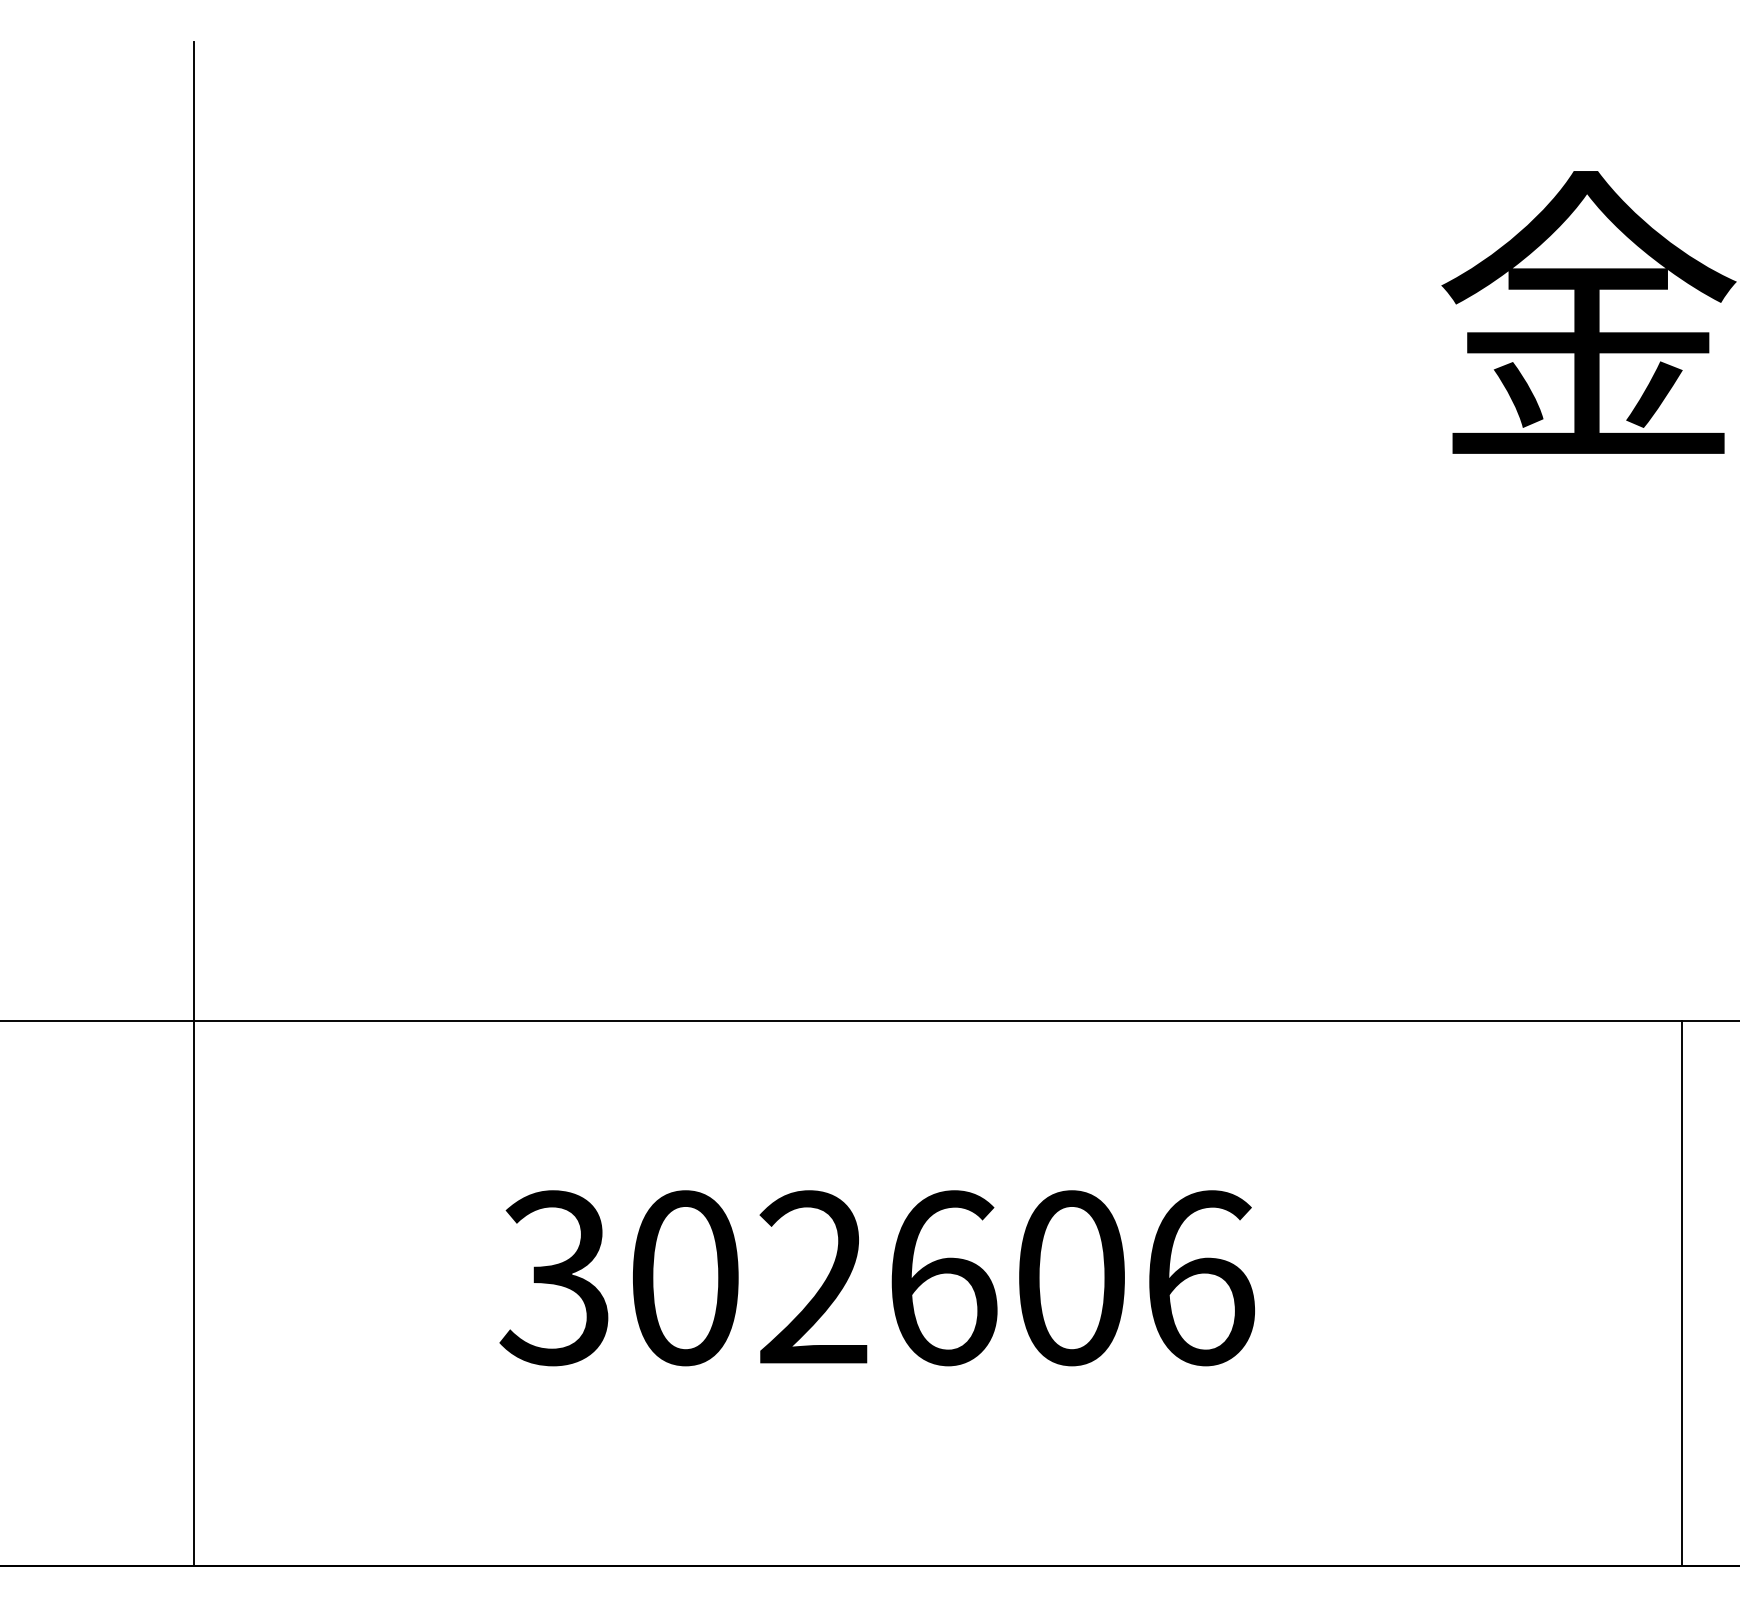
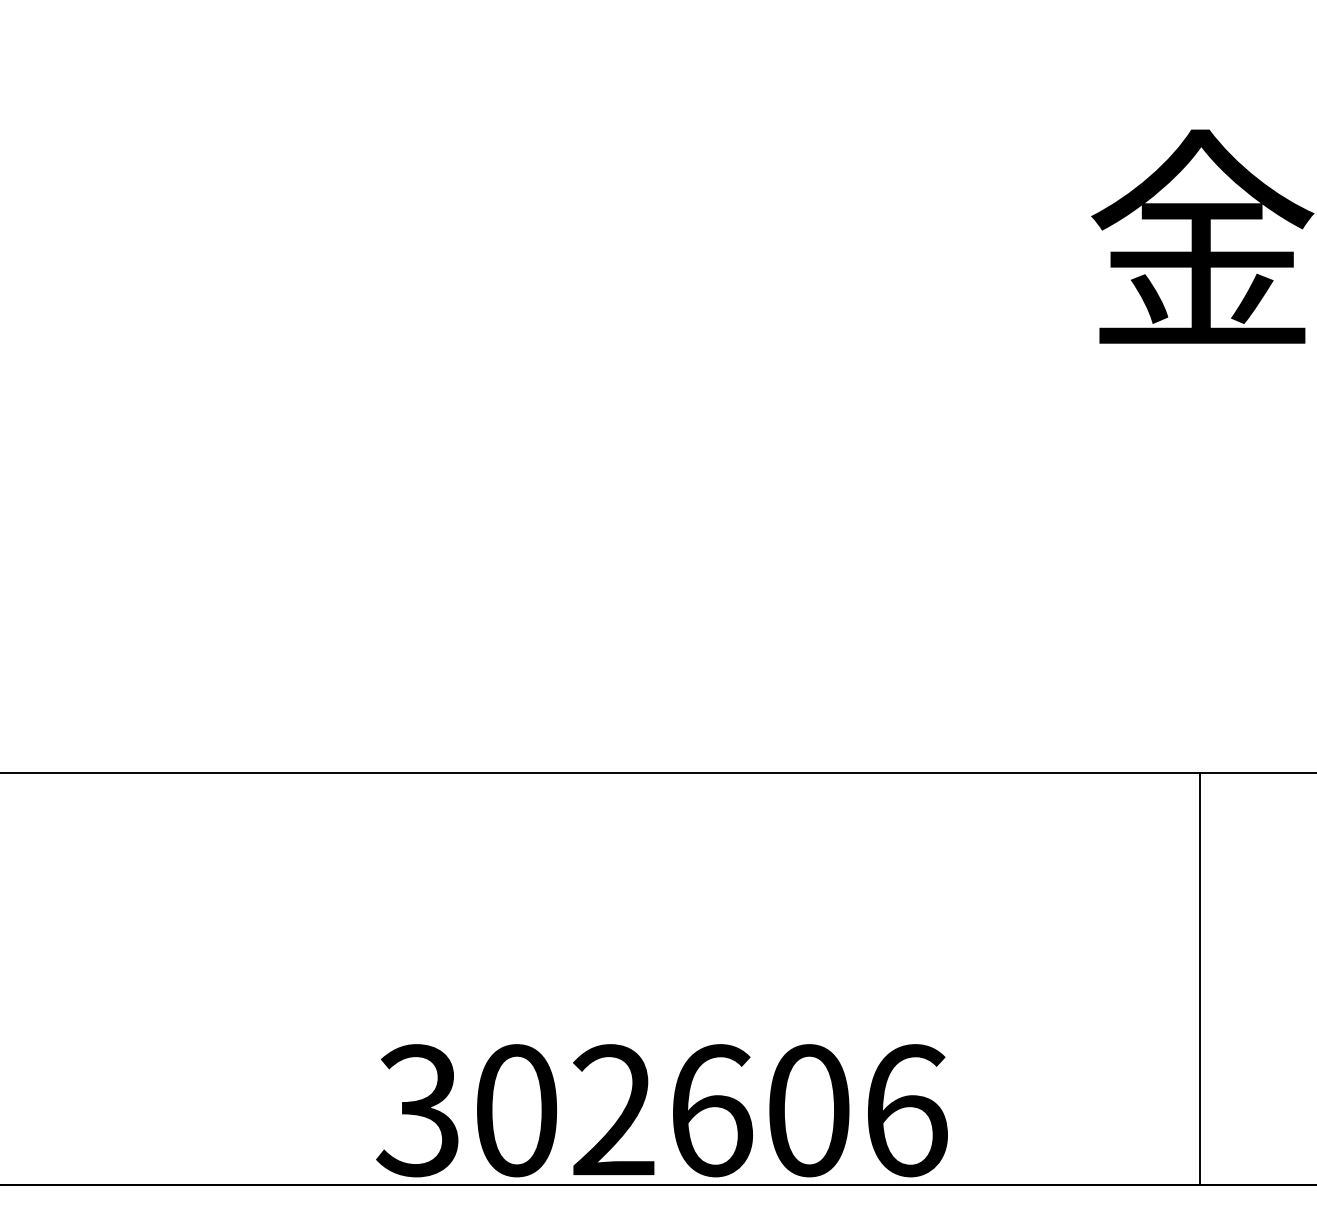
line: (194, 803) -> (147, 608), removed
text: (876, 1277) -> (661, 1110), moved
line: (1682, 1292) -> (1200, 978), moved

